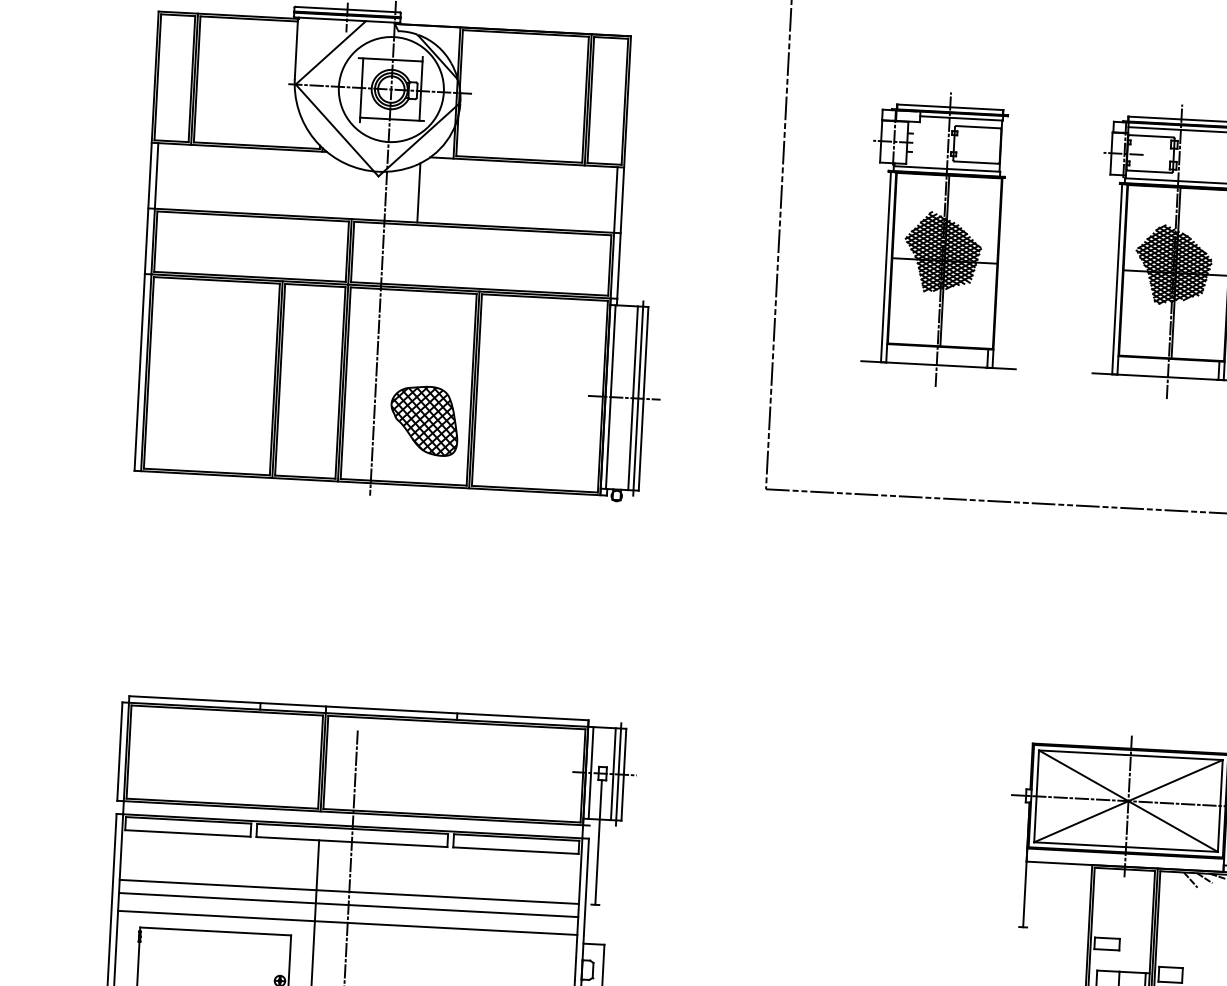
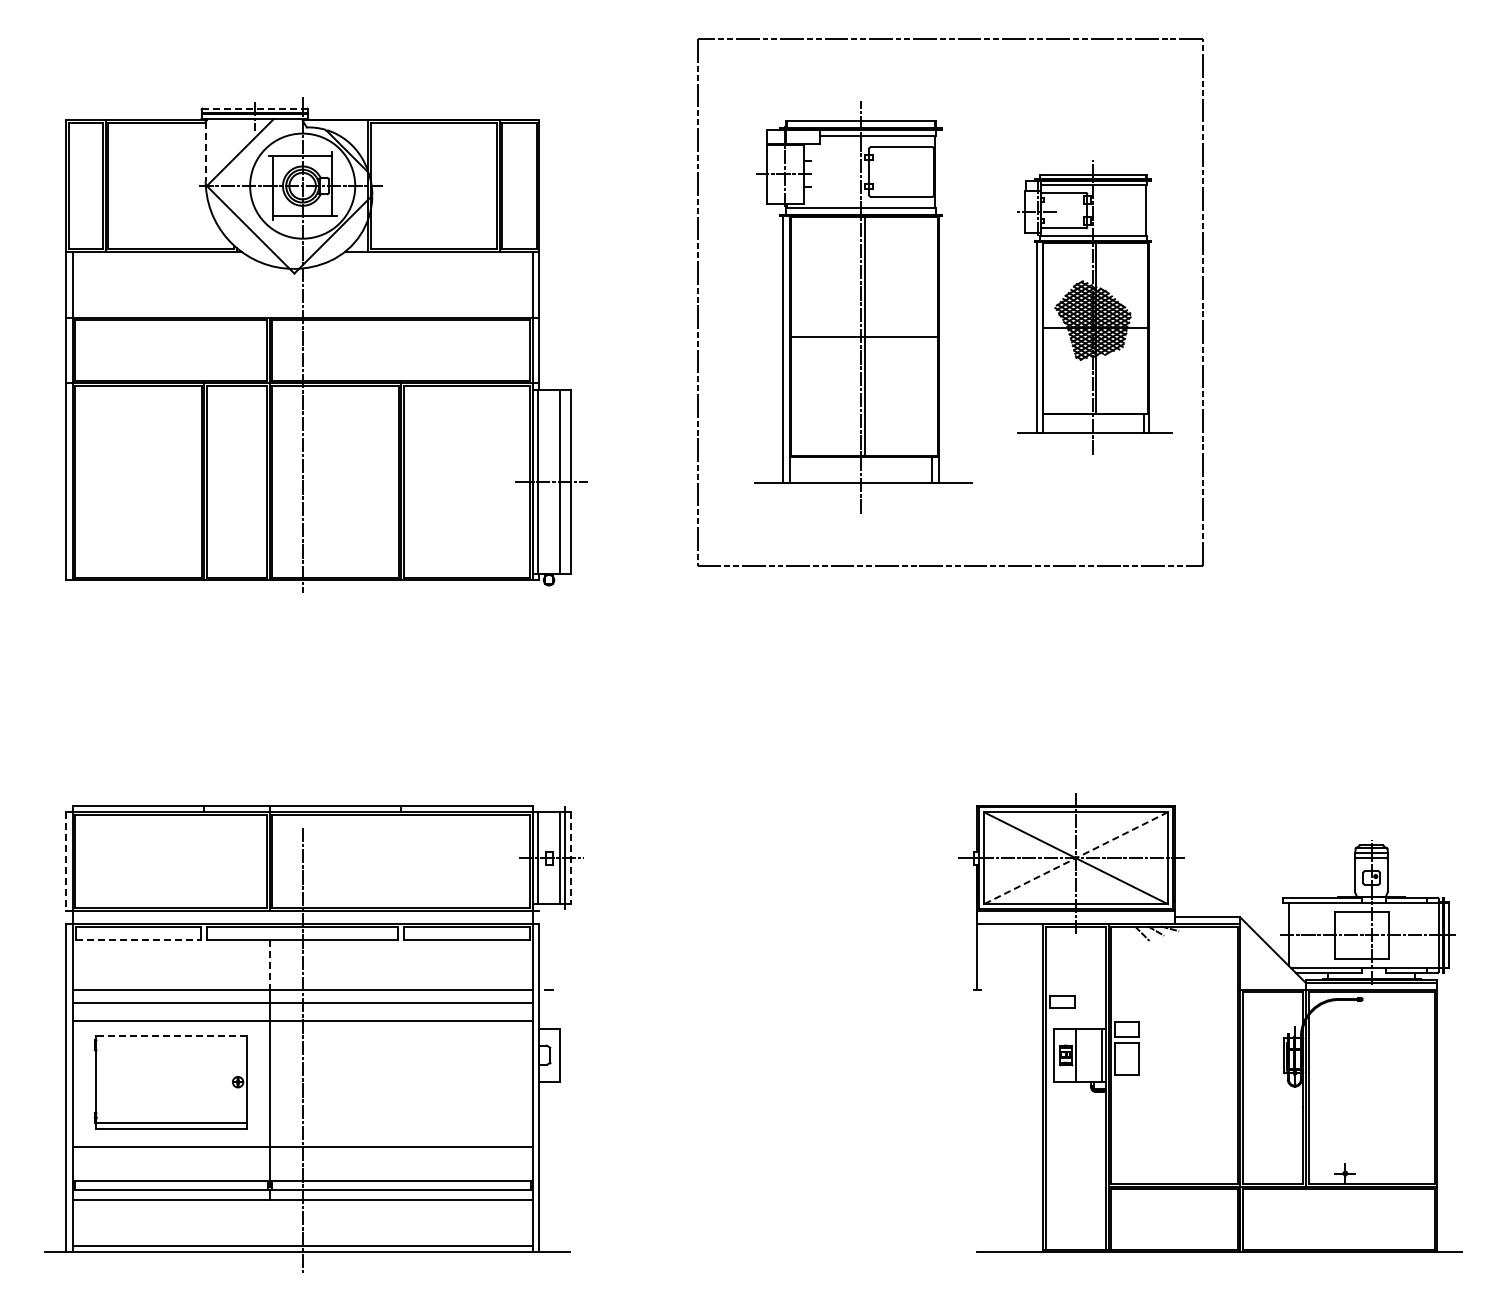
line: (347, 9) -> (254, 108), solid -> dashed
line: (296, 49) -> (205, 151), solid -> dashed
line: (418, 192) -> (335, 287), removed
part: (945, 240) -> (863, 307), size x1.4
line: (638, 398) -> (565, 481), removed
part: (423, 421) -> (352, 515), removed
line: (120, 751) -> (66, 861), solid -> dashed
line: (623, 775) -> (570, 858), solid -> dashed
line: (1127, 801) -> (1075, 858), solid -> dashed
line: (187, 833) -> (138, 939), solid -> dashed
line: (599, 841) -> (549, 926), removed
line: (317, 865) -> (269, 964), solid -> dashed
line: (215, 931) -> (171, 1036), solid -> dashed

